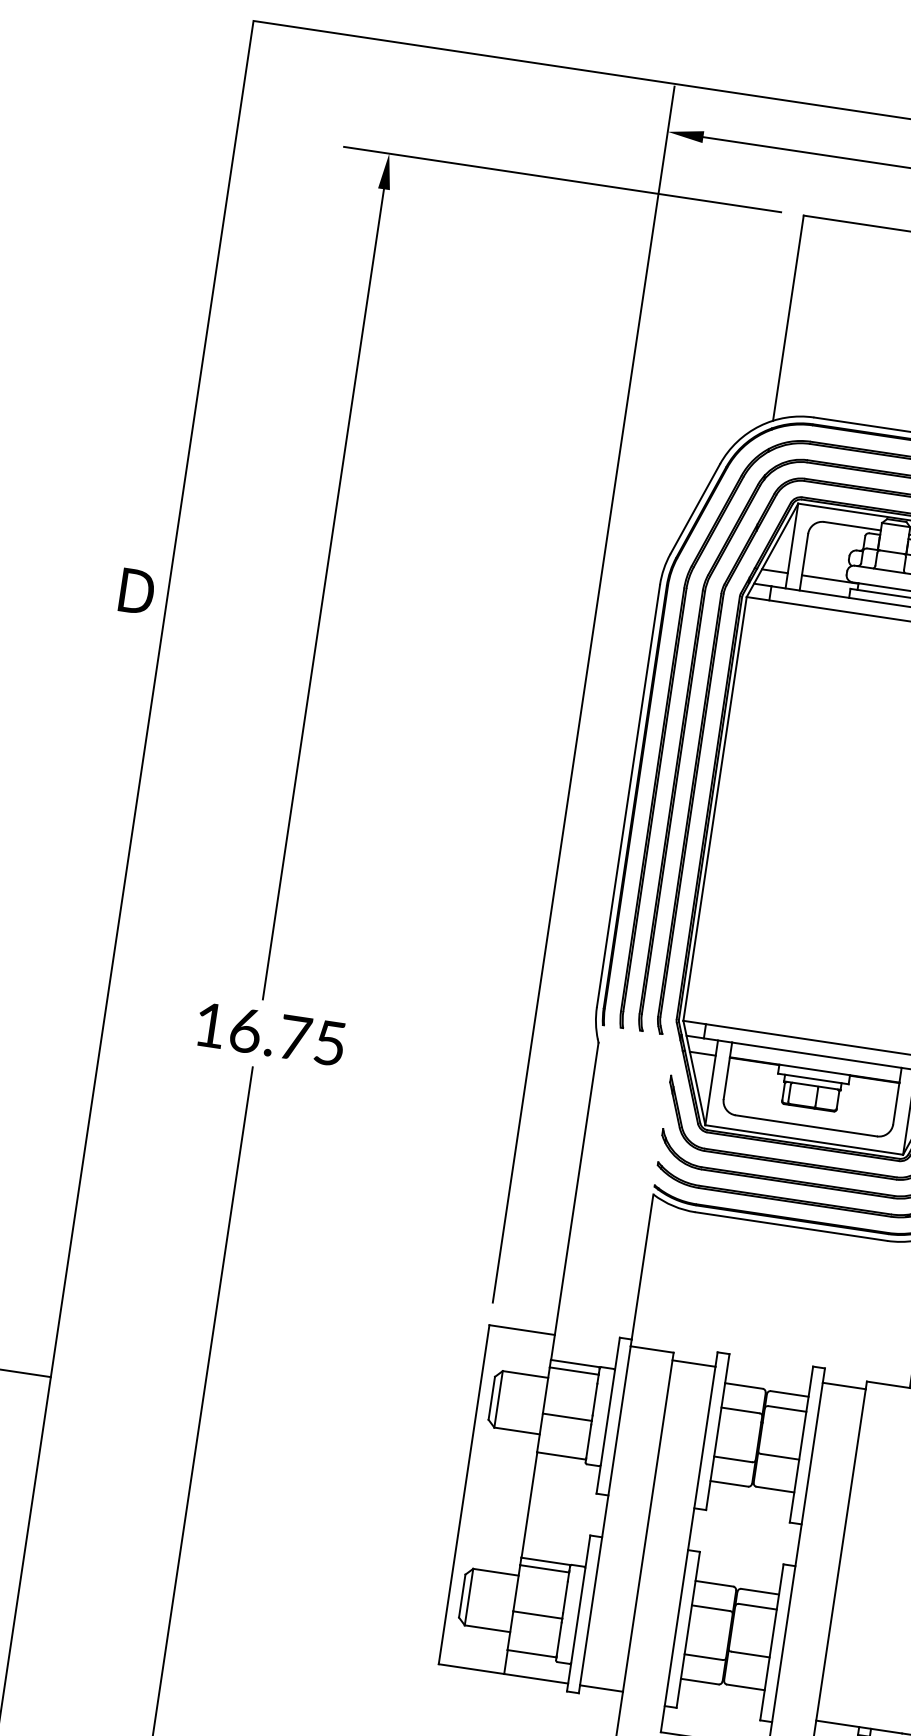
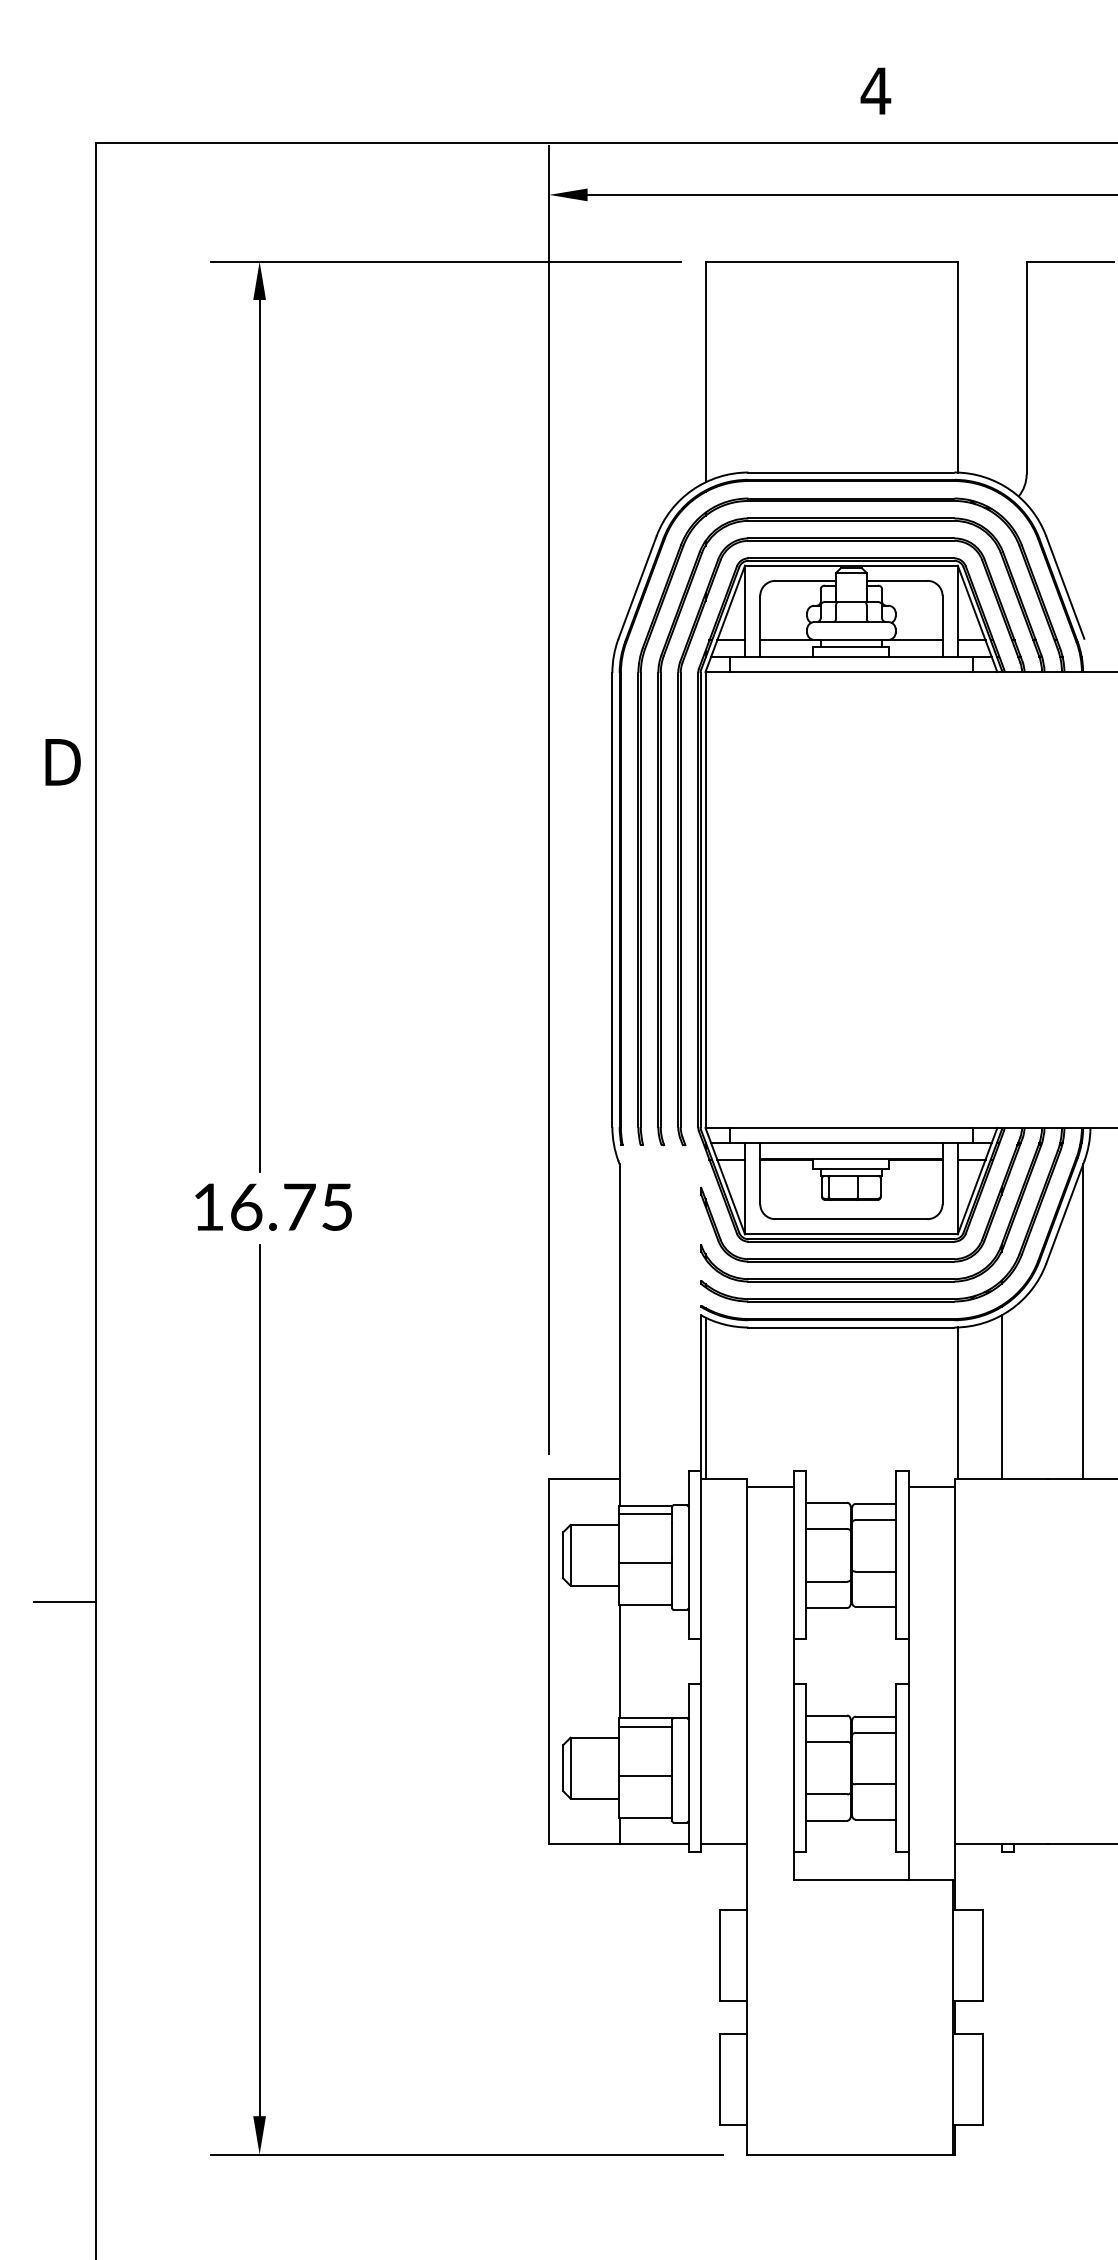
line: (645, 1271) -> (705, 1397), added
line: (880, 1311) -> (958, 1402), added

